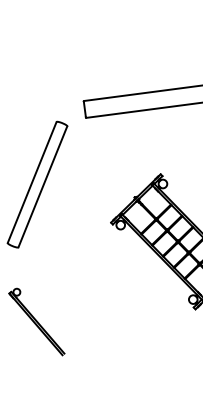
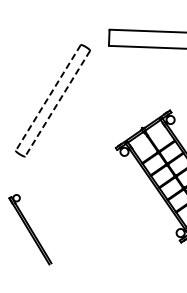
line: (31, 182) -> (47, 97), solid -> dashed
line: (42, 187) -> (57, 104), solid -> dashed

